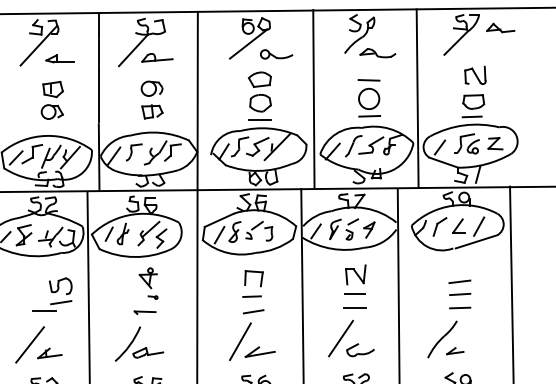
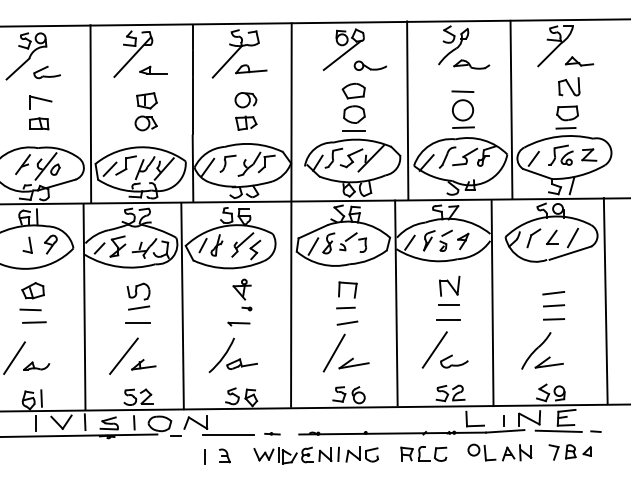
part: (500, 28) -> (579, 61), moved
part: (60, 291) -> (138, 296), moved
part: (454, 351) -> (548, 362), size x1.67

